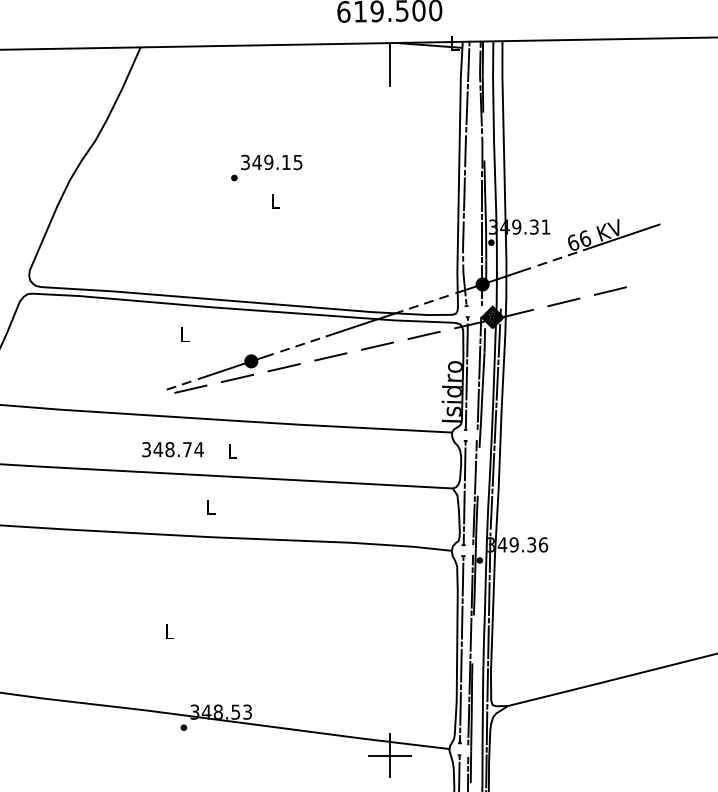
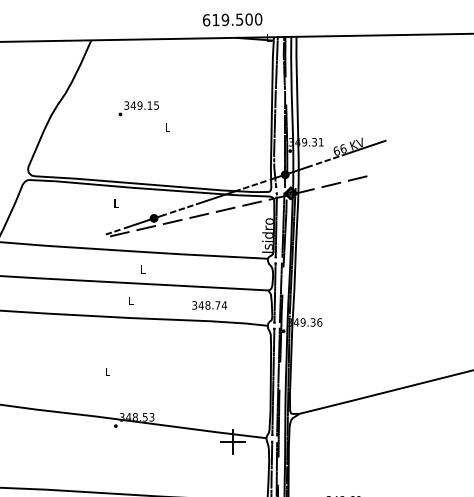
line: (389, 63) -> (232, 49), removed
text: (266, 167) -> (138, 108), moved
text: (172, 449) -> (209, 305), moved

